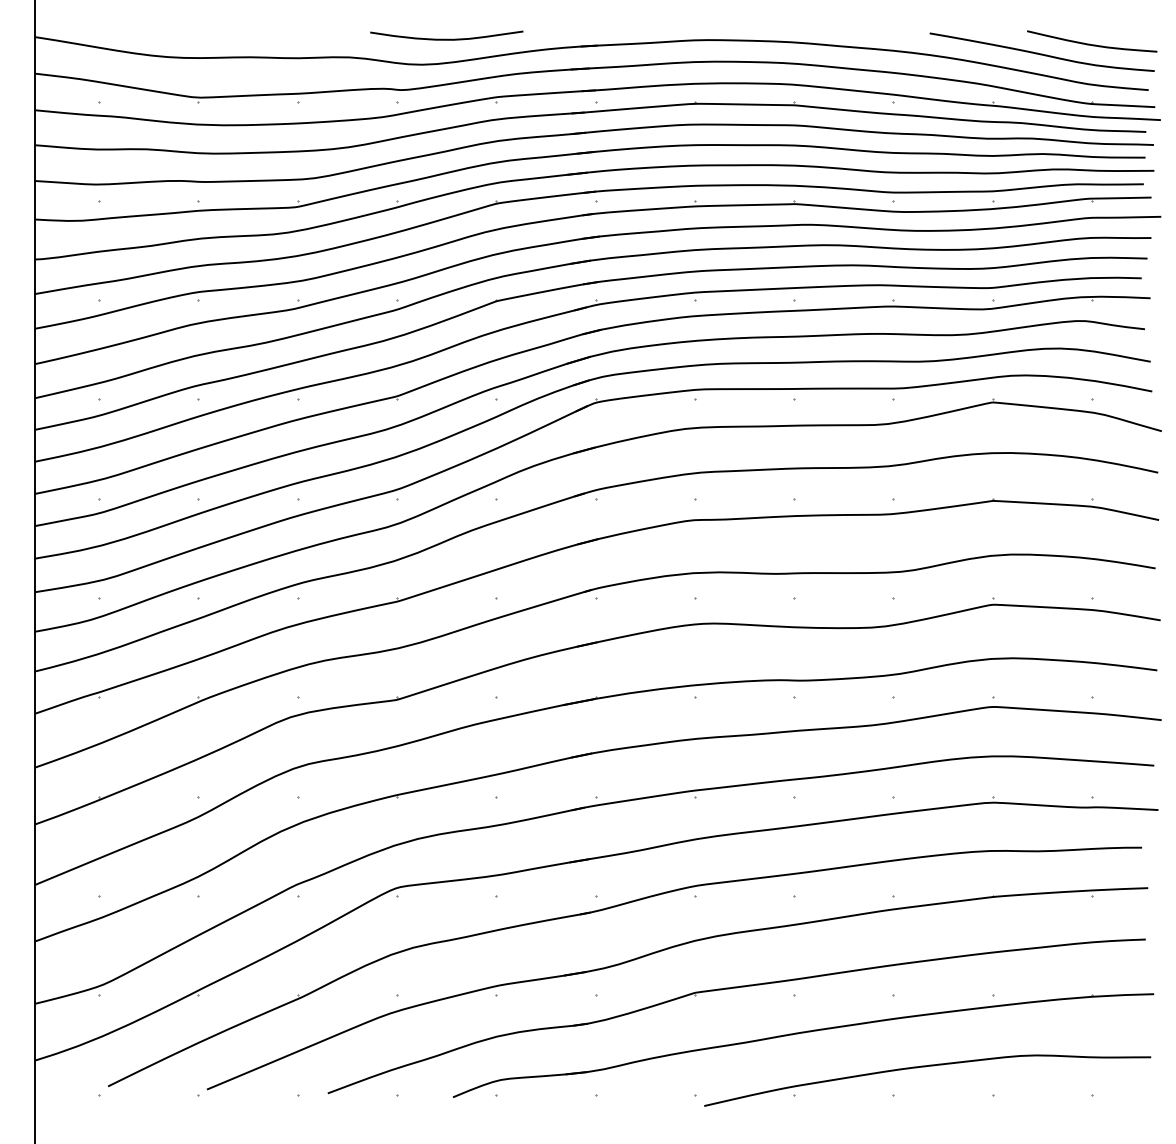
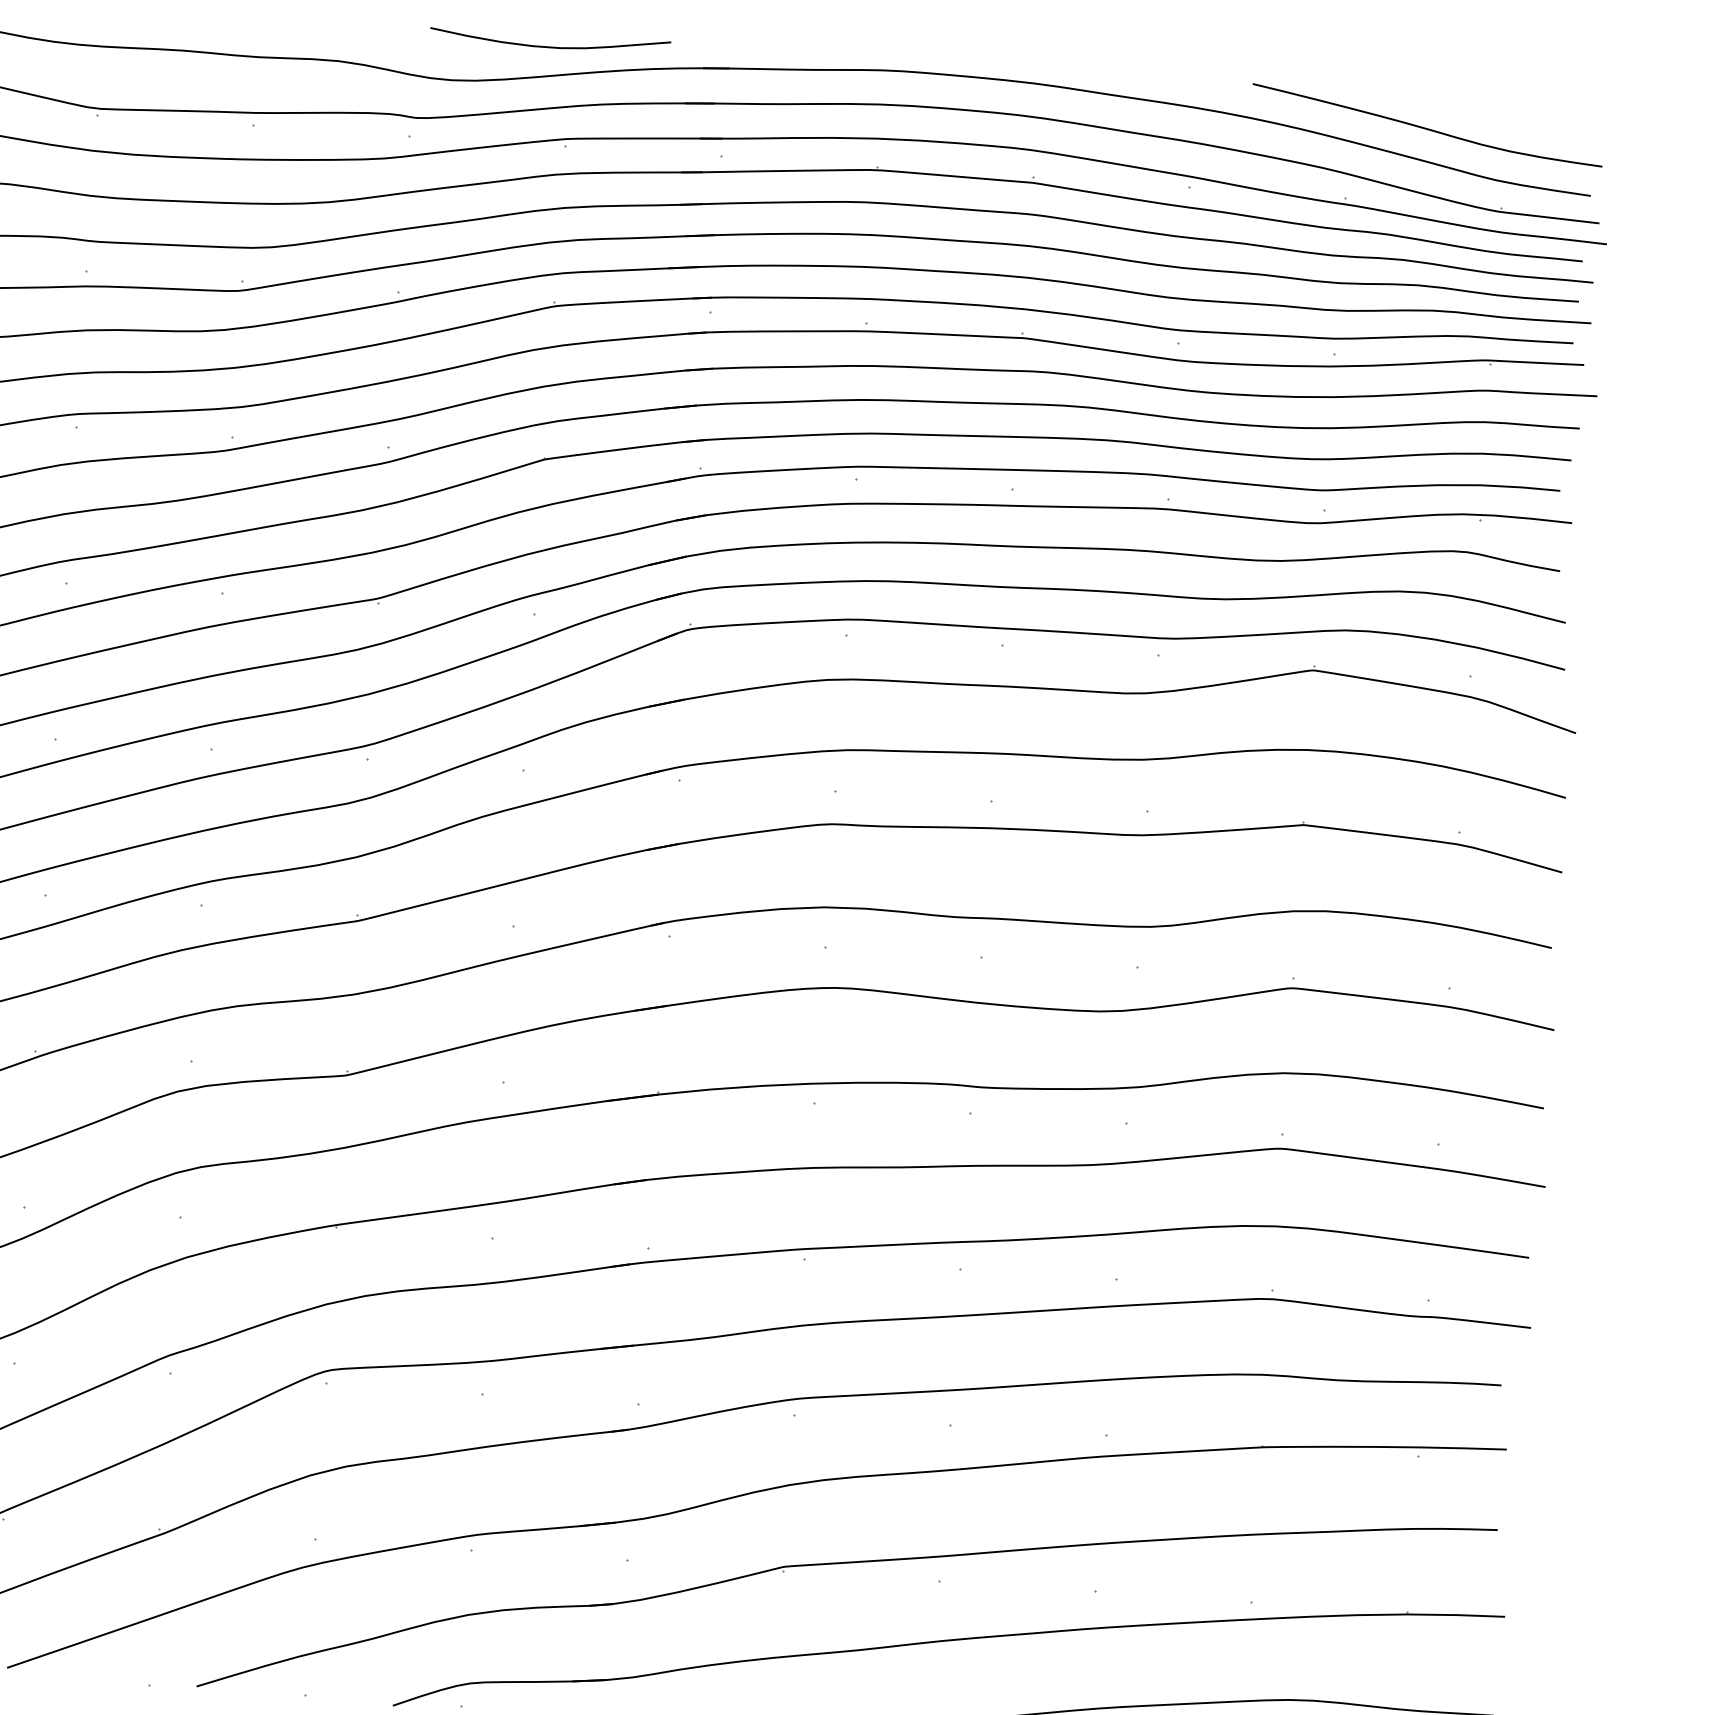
curve: (446, 38) -> (549, 45), moved
curve: (1092, 44) -> (1507, 118), removed

